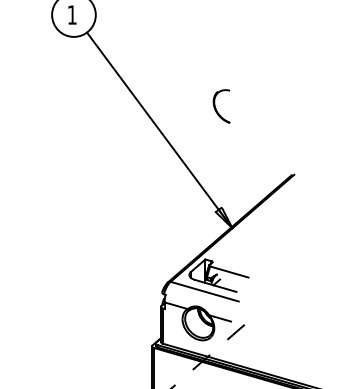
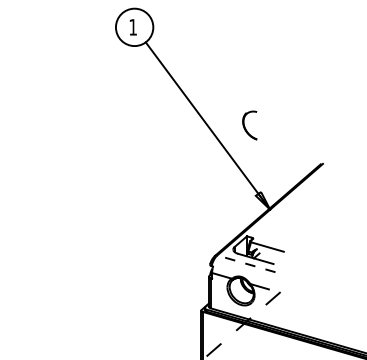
part: (221, 106) -> (249, 125), moved
line: (203, 291) -> (245, 263), solid -> dashed

